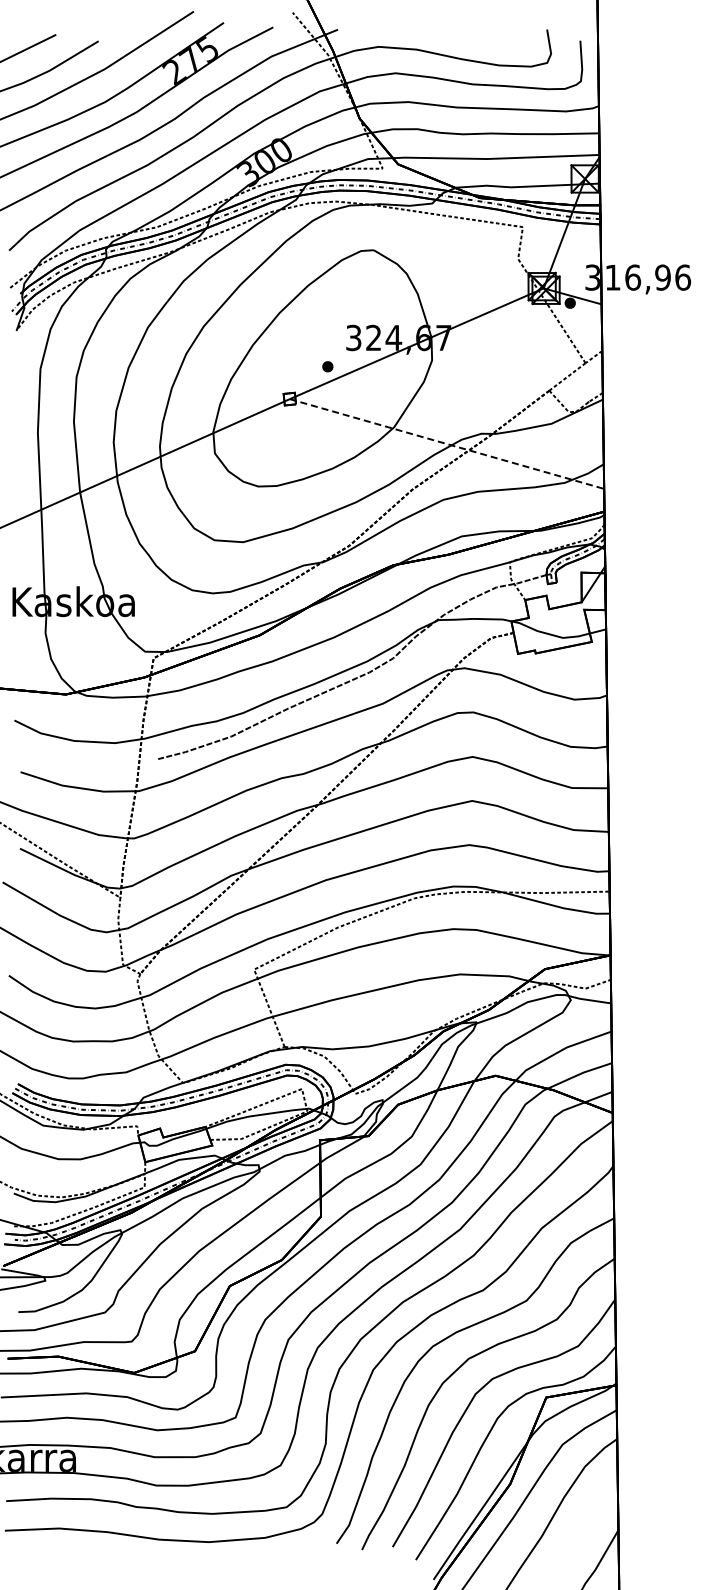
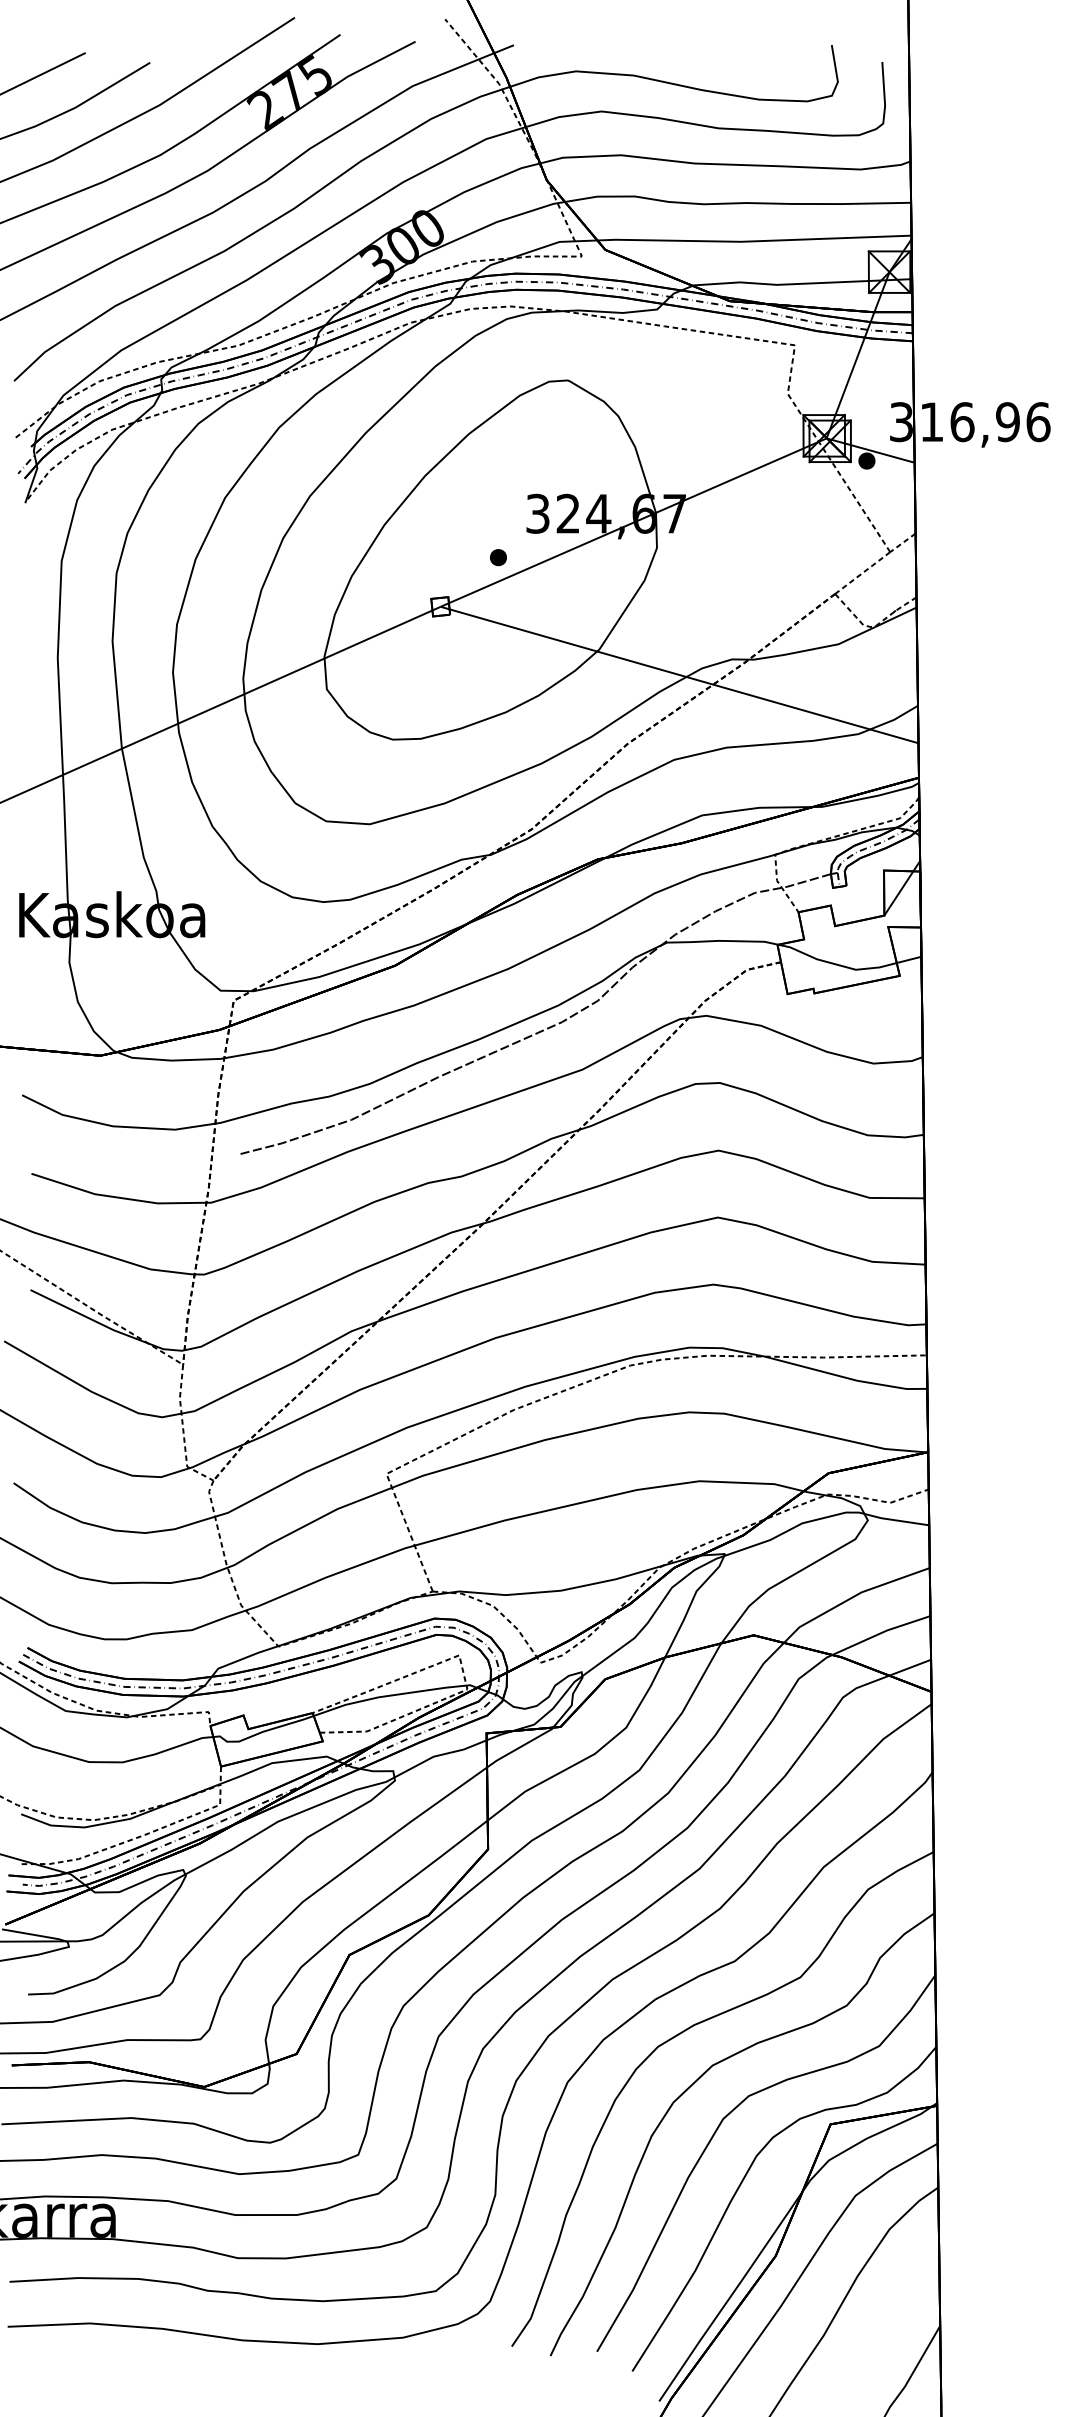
line: (447, 444) -> (680, 675), dashed -> solid

